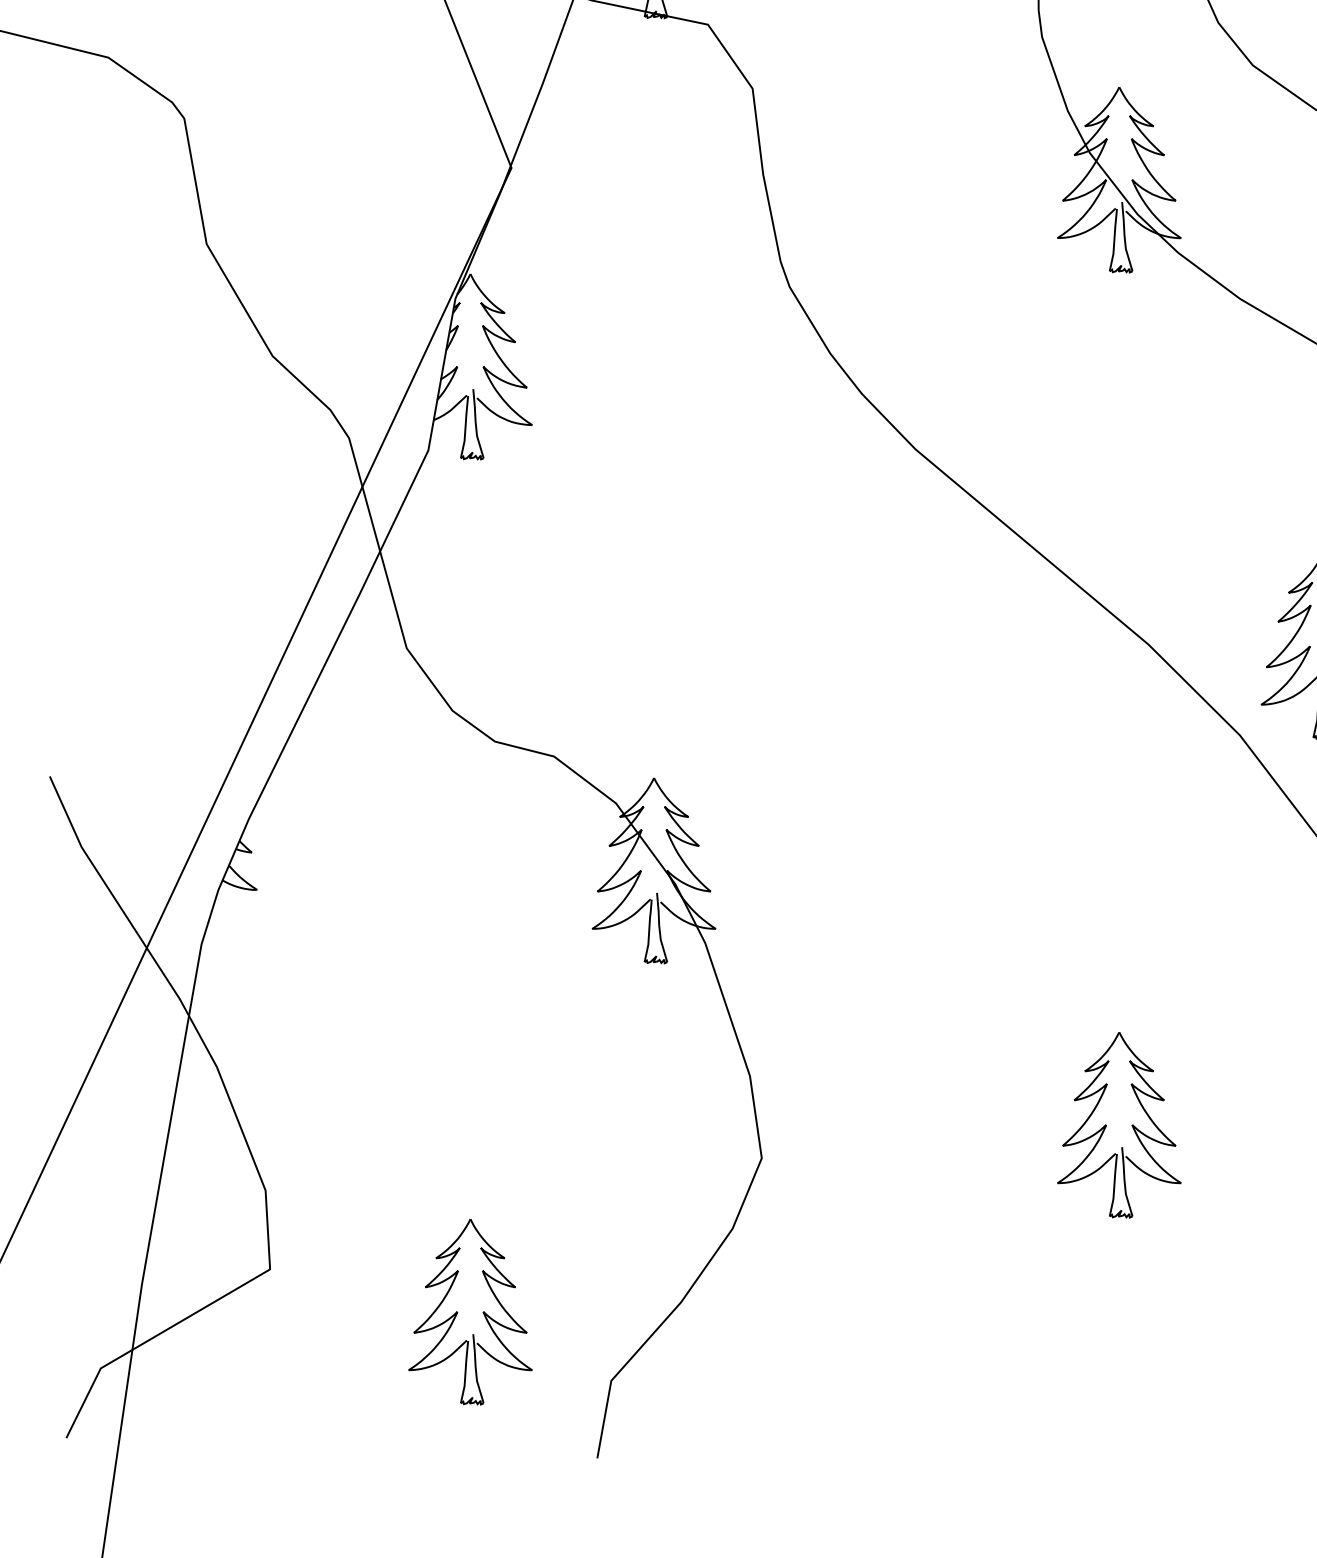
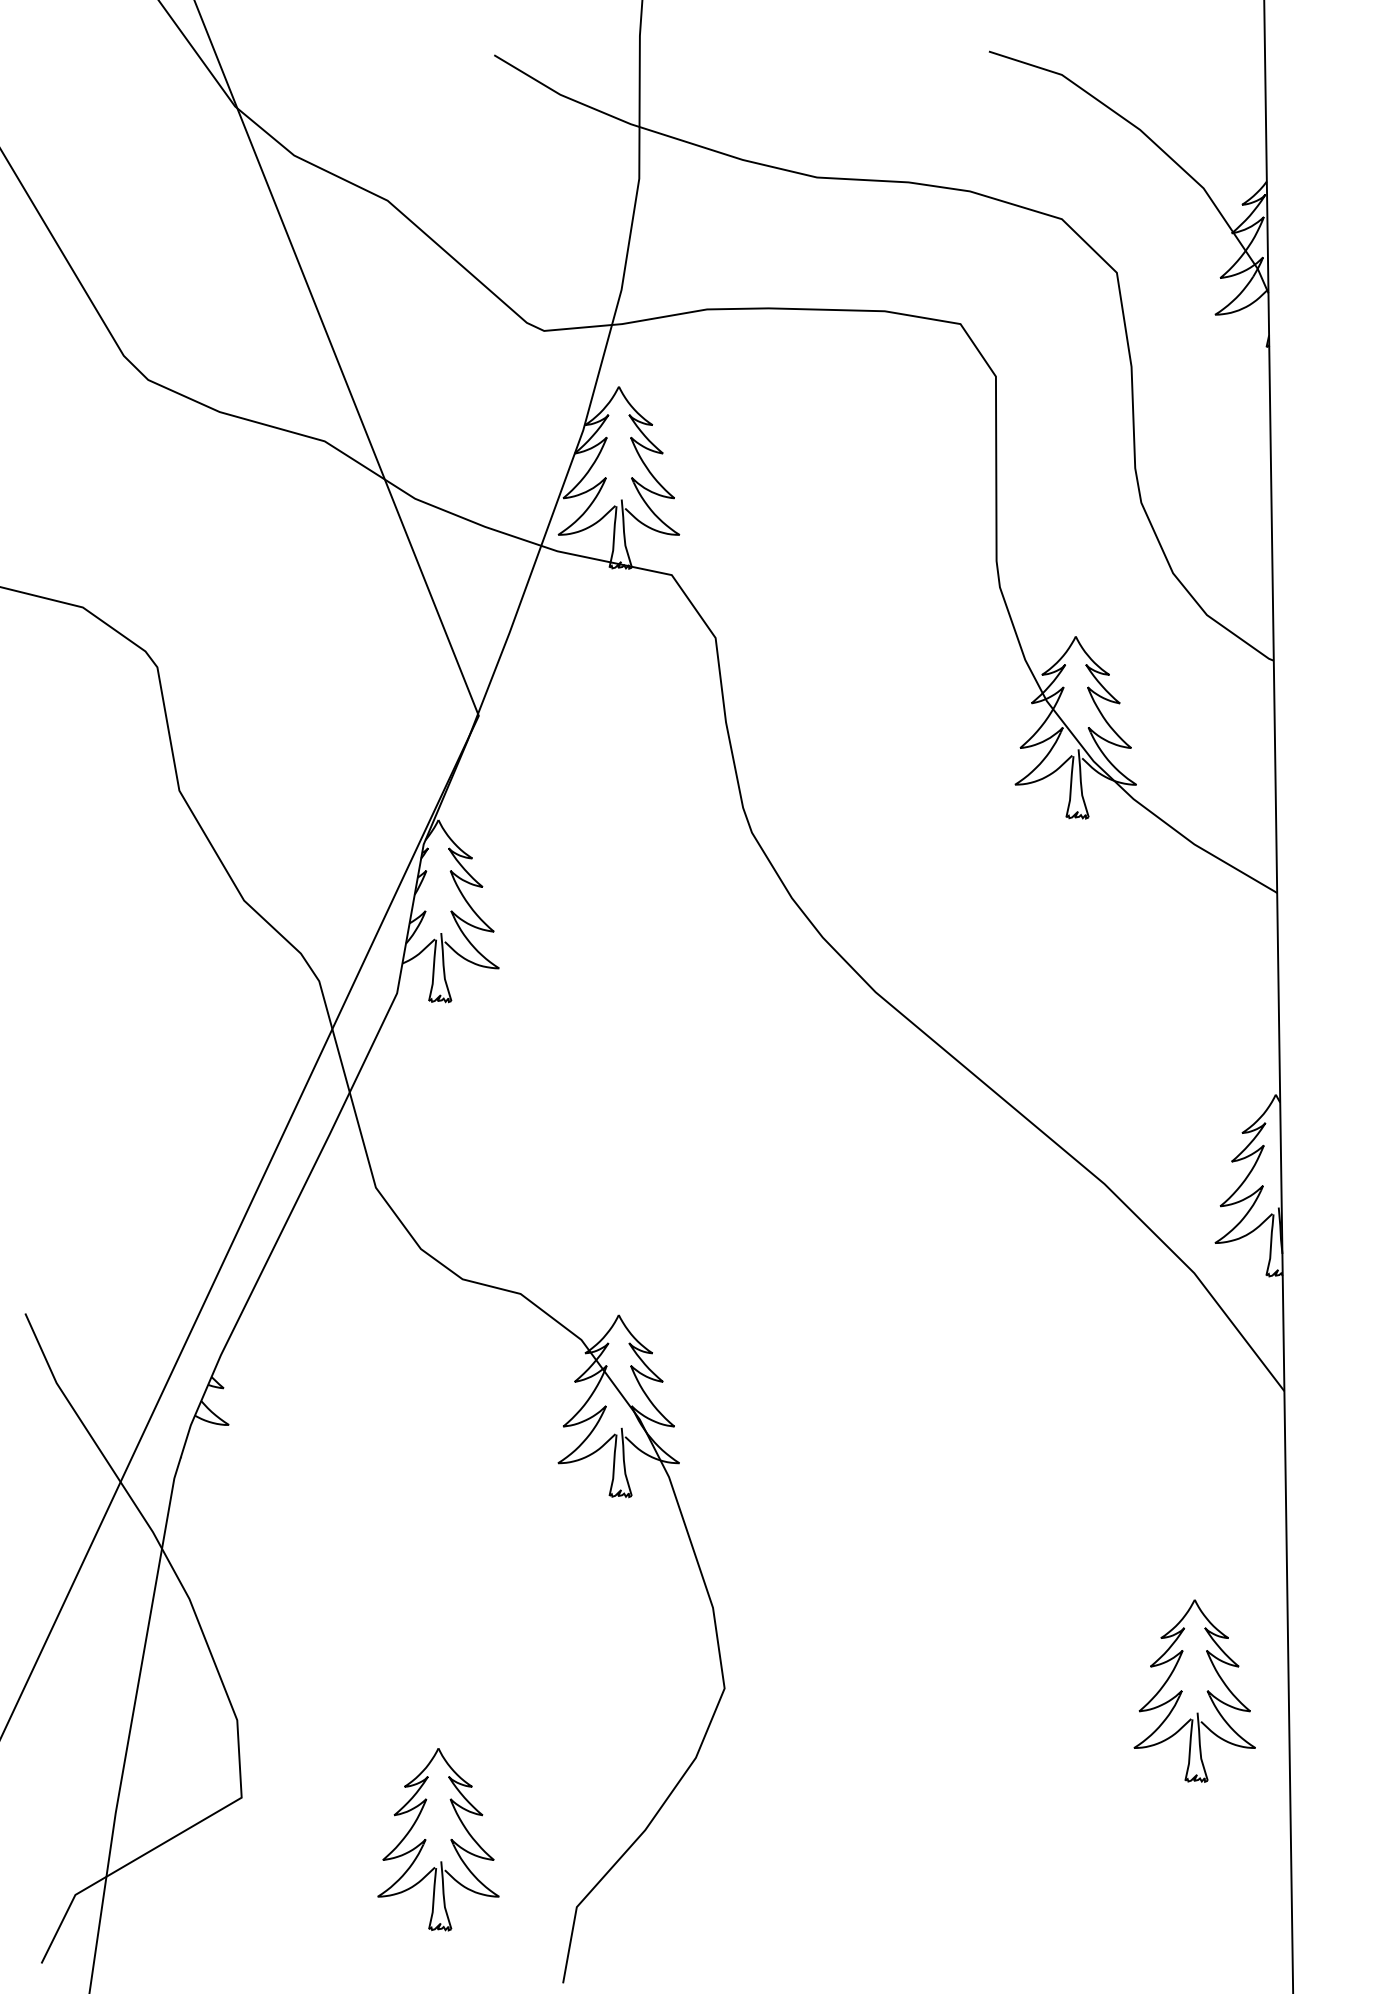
part: (1119, 1124) -> (1194, 1690), moved

